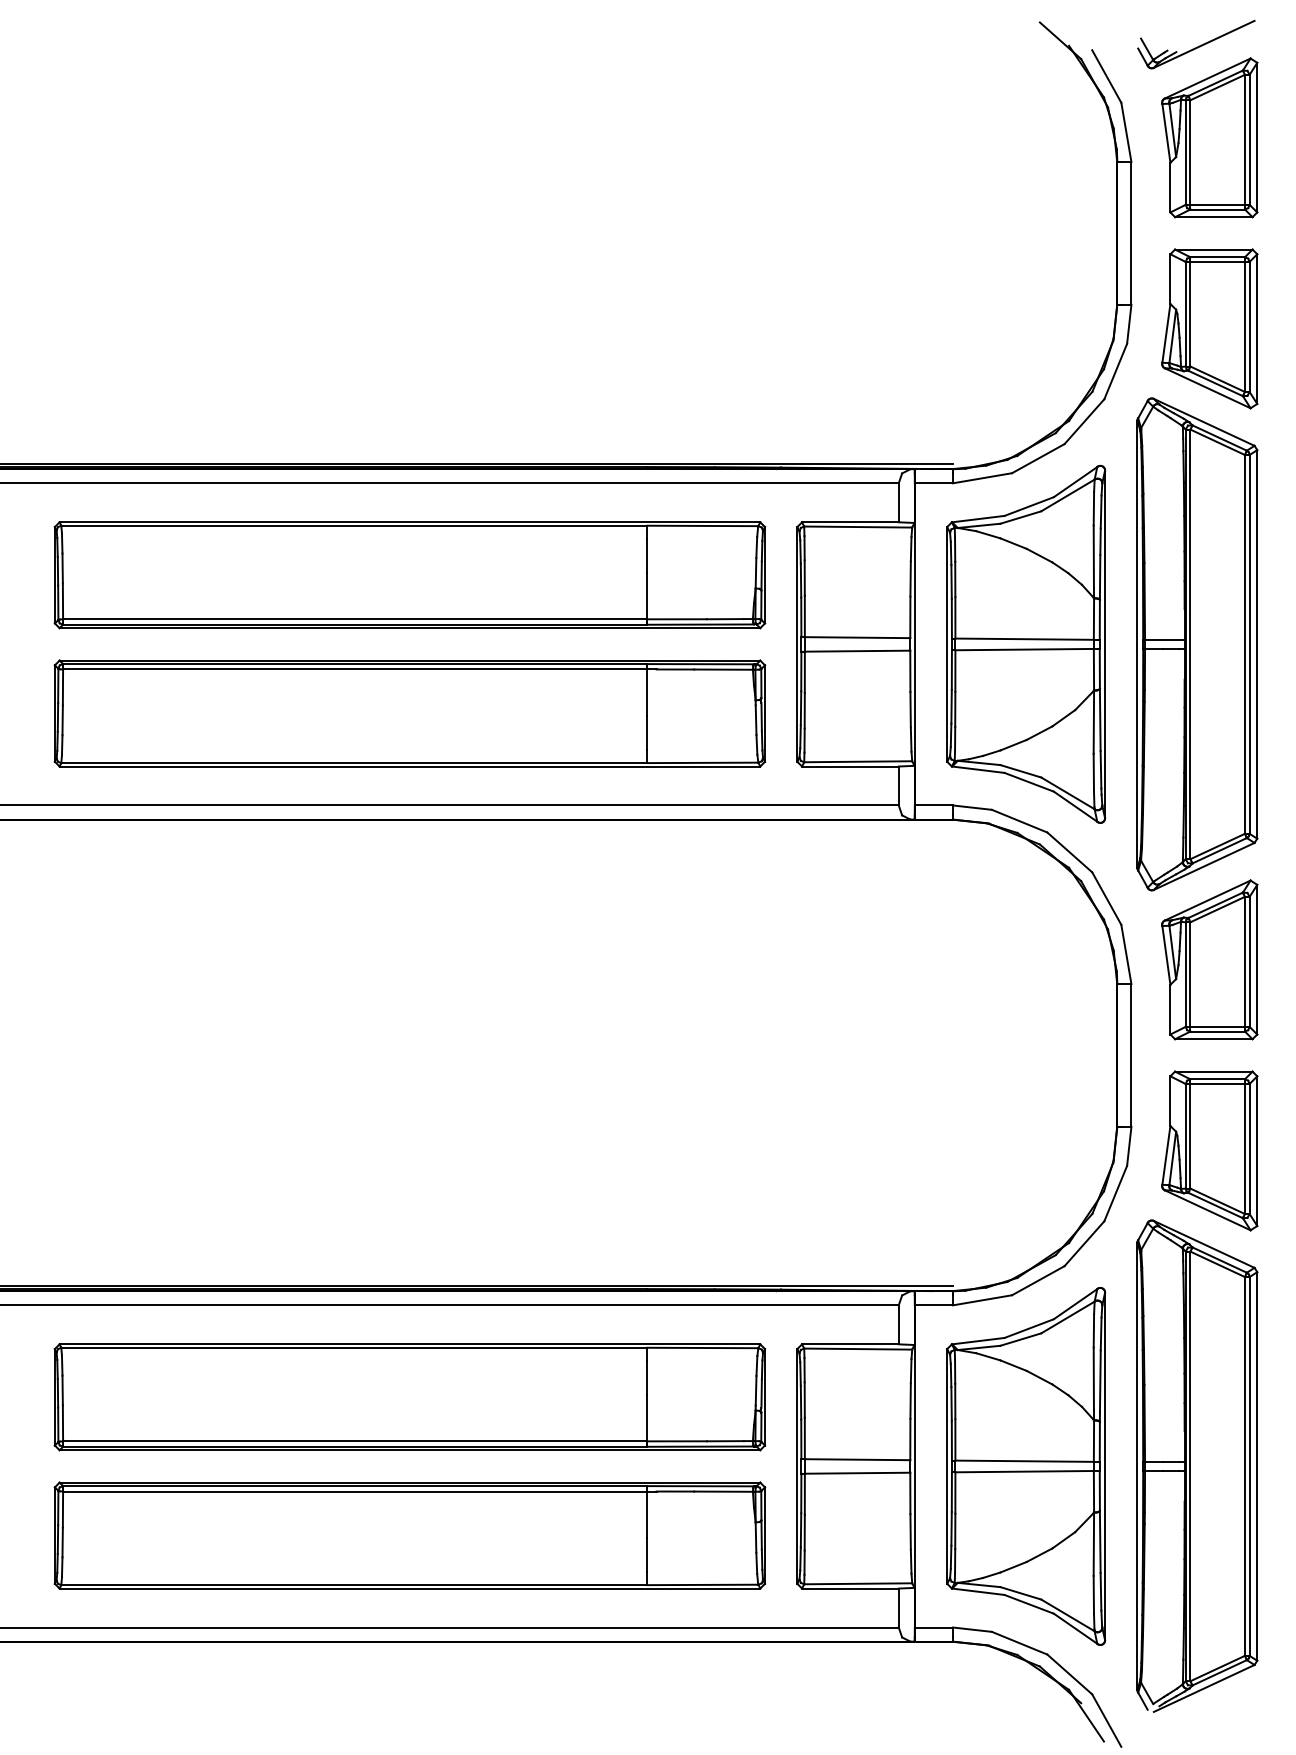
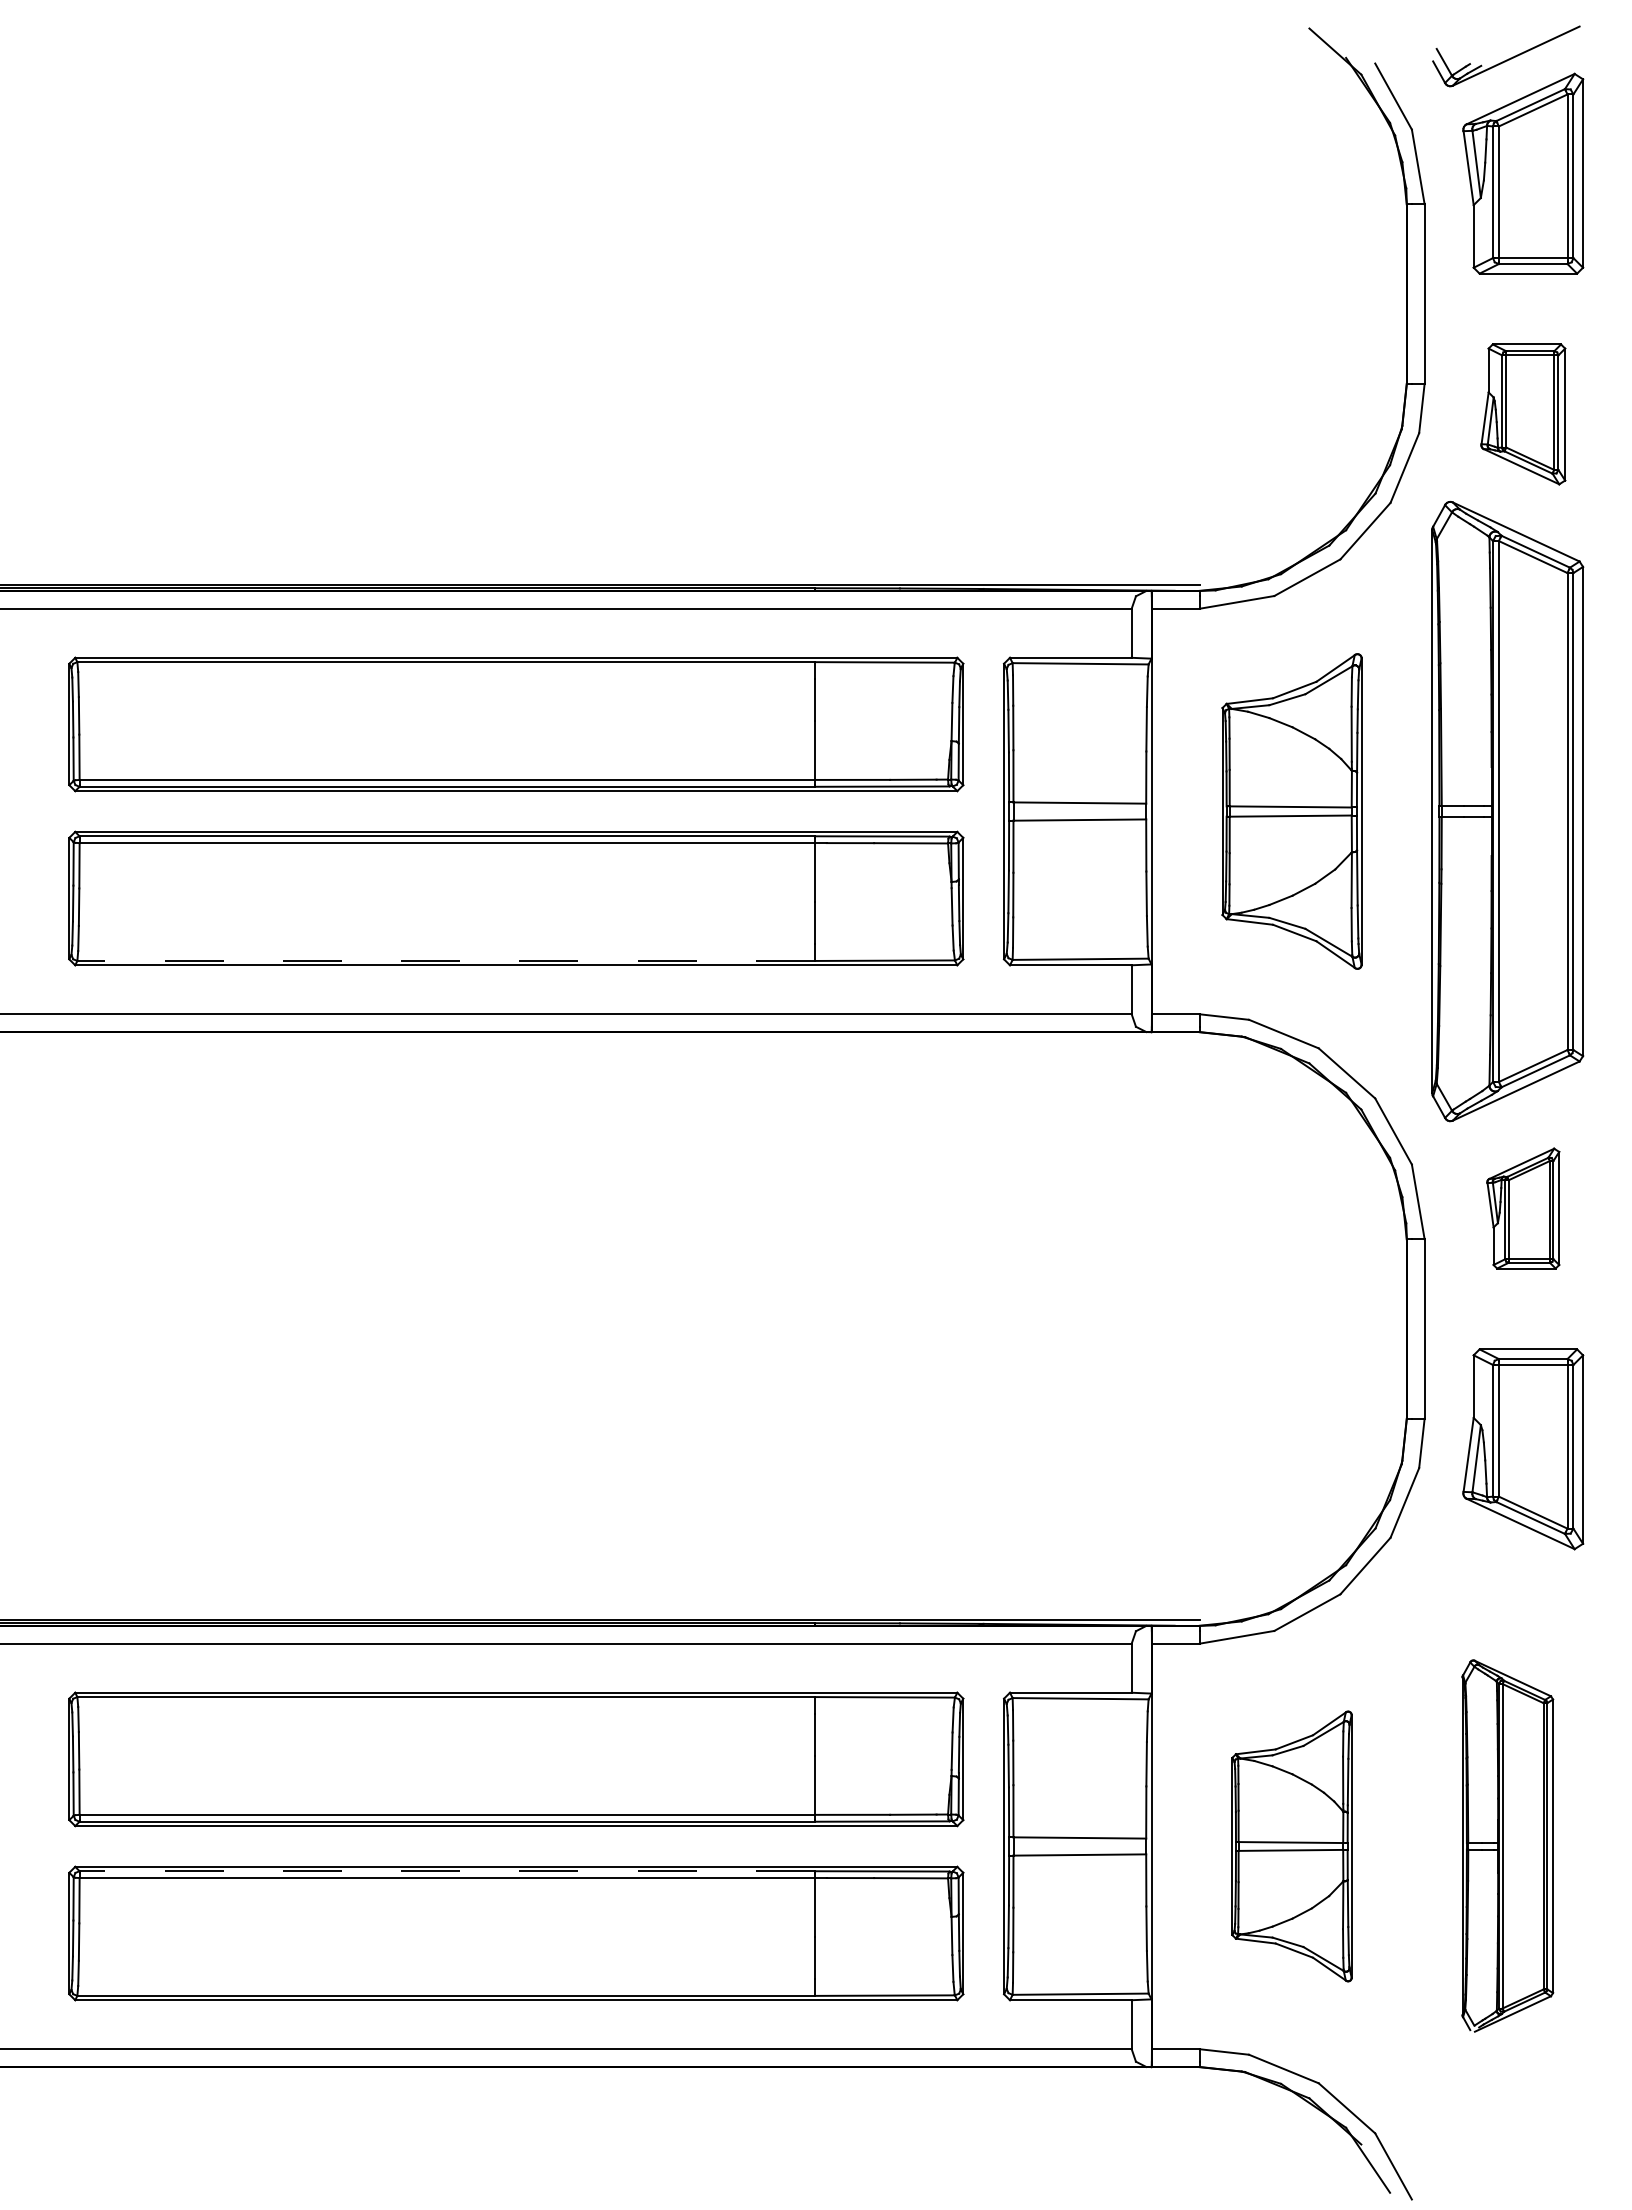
part: (1209, 329) -> (1523, 414), size x0.7
part: (1025, 644) -> (1291, 811), size x0.7
line: (354, 762) -> (446, 960), solid -> dashed
part: (1209, 959) -> (1523, 1208), size x0.6
part: (1197, 1465) -> (1507, 1845), size x0.6
part: (1025, 1466) -> (1291, 1846), size x0.6
line: (355, 1486) -> (447, 1871), solid -> dashed

